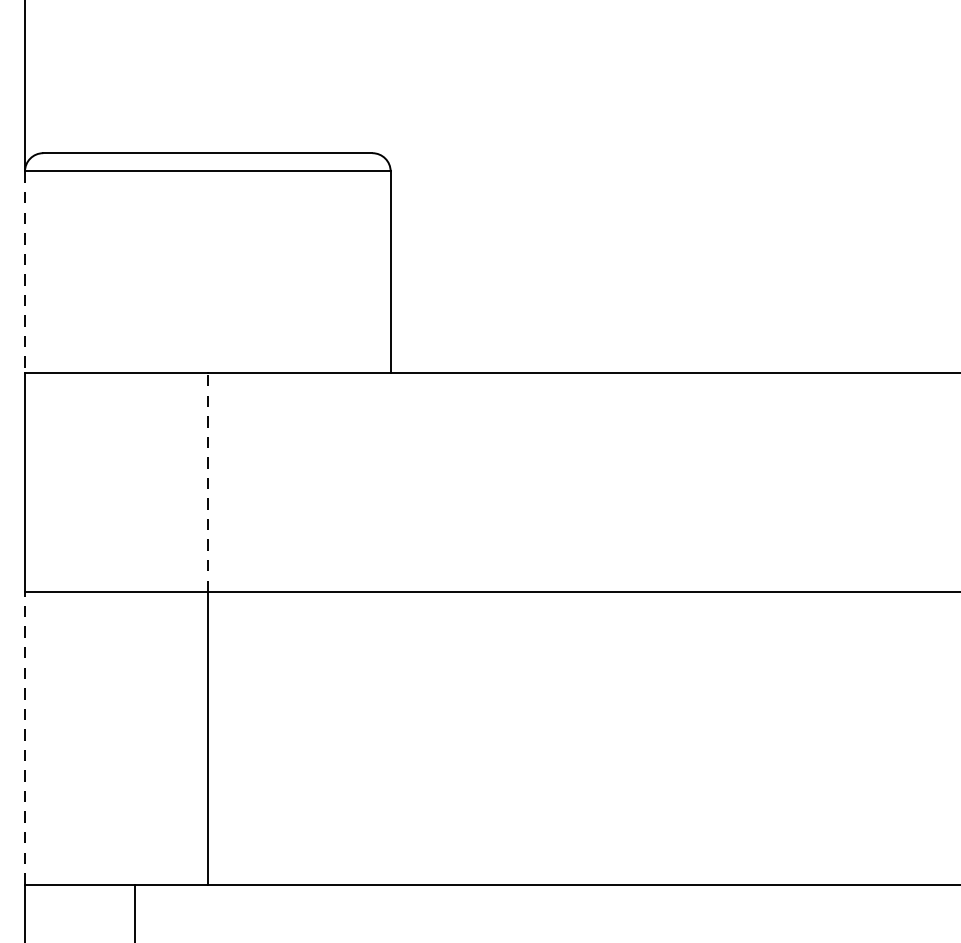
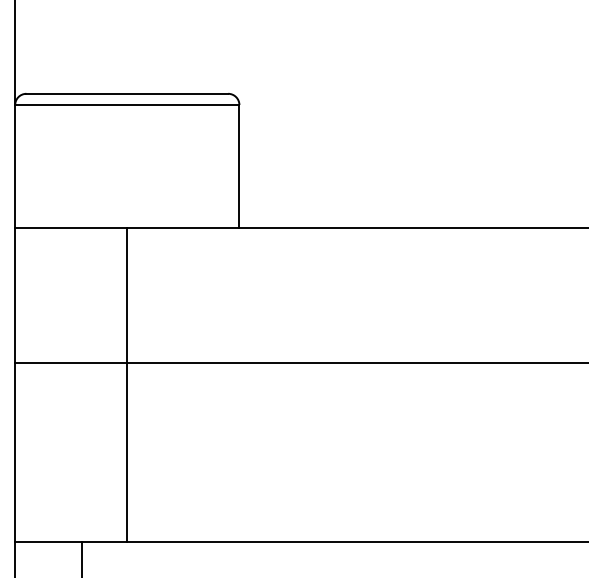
line: (25, 271) -> (15, 166), dashed -> solid
line: (208, 482) -> (127, 295), dashed -> solid
line: (25, 738) -> (15, 452), dashed -> solid

